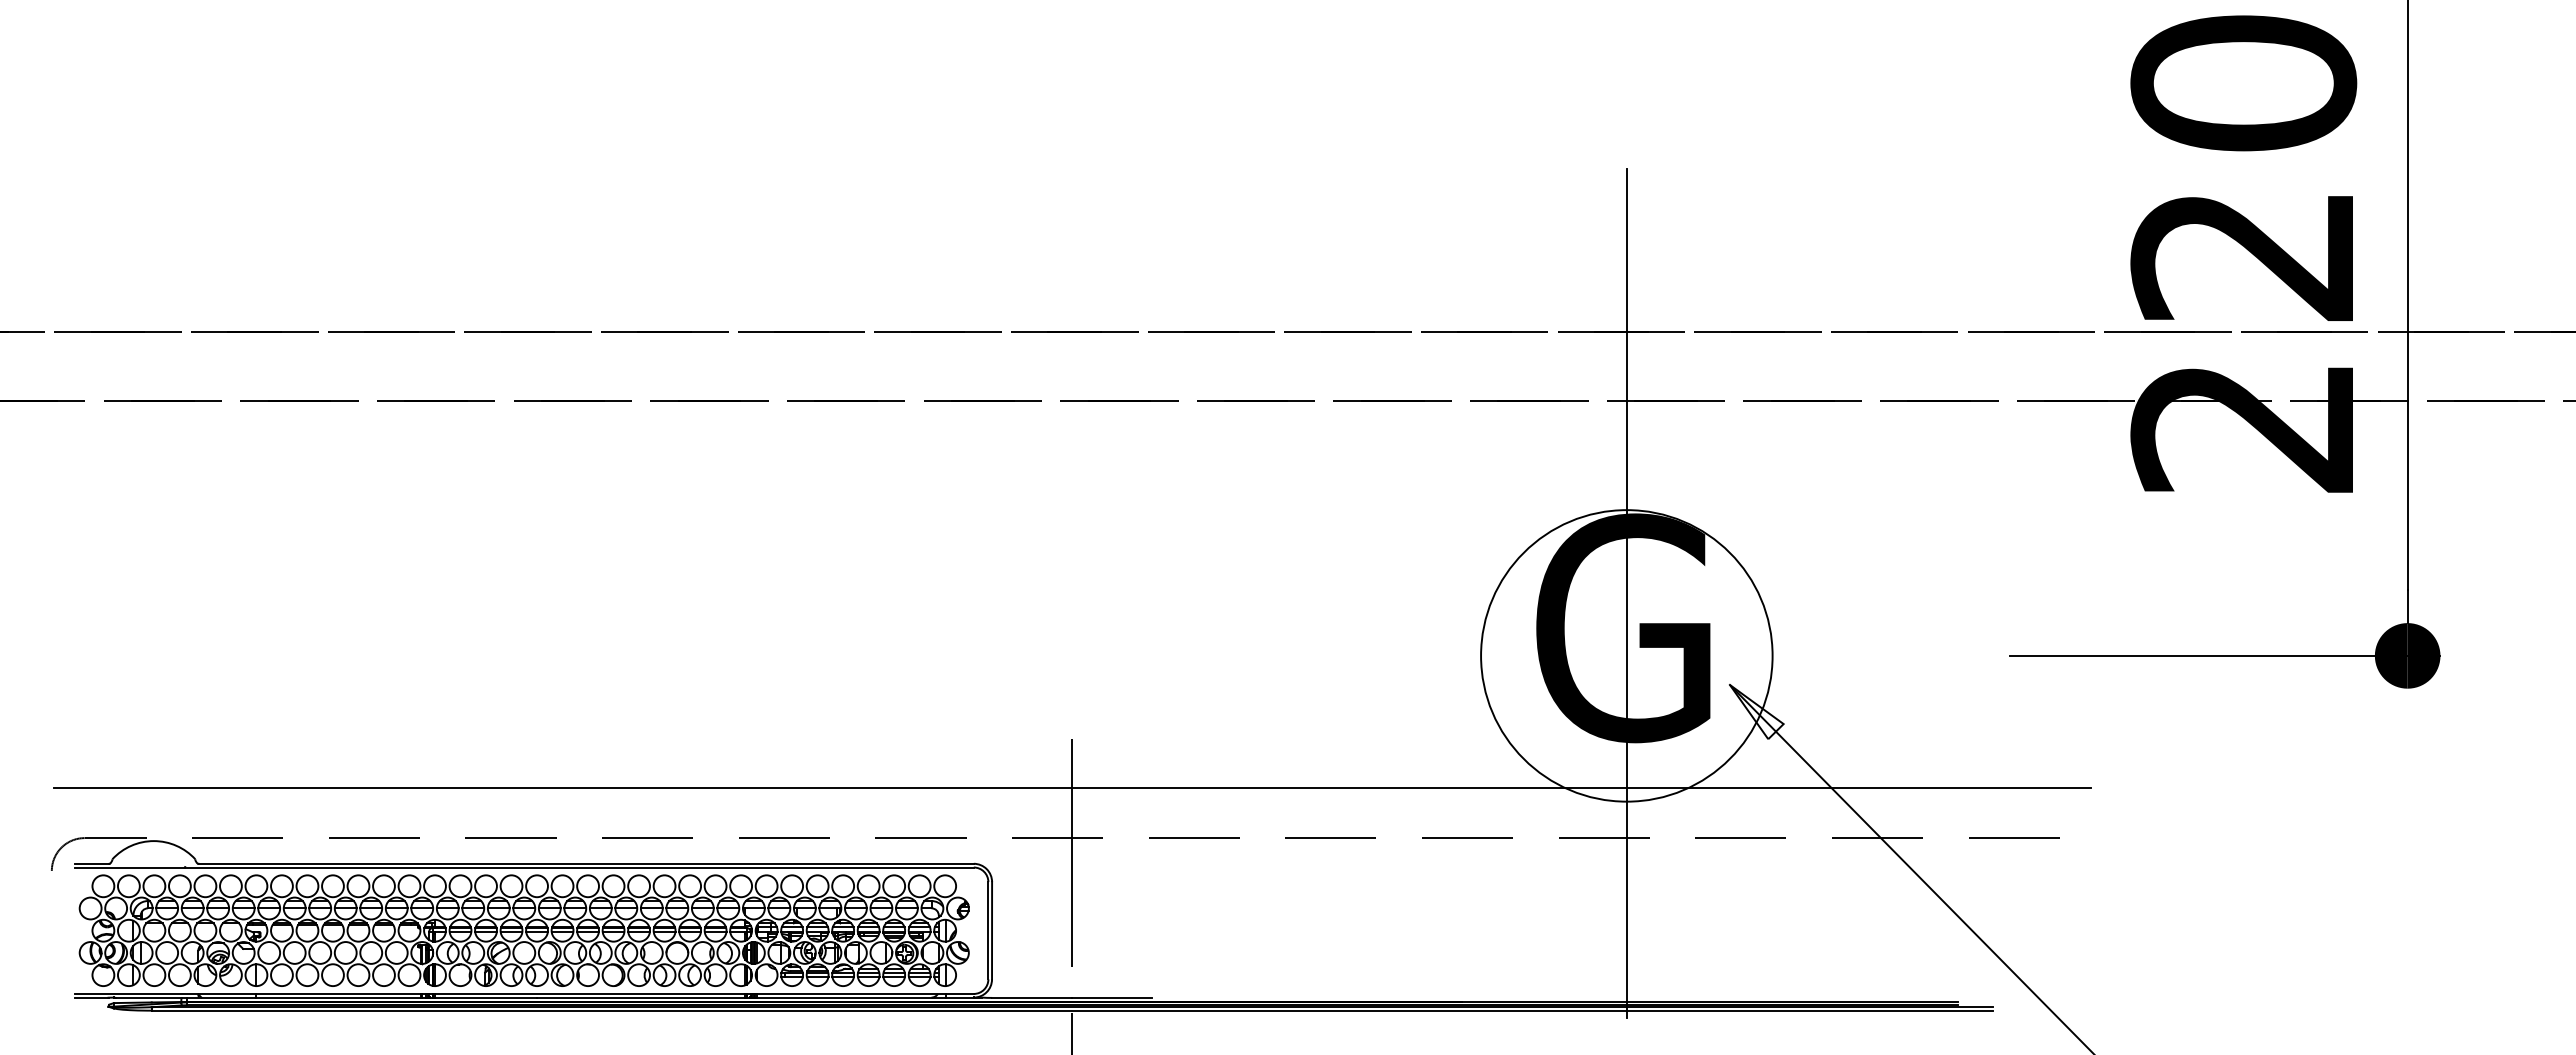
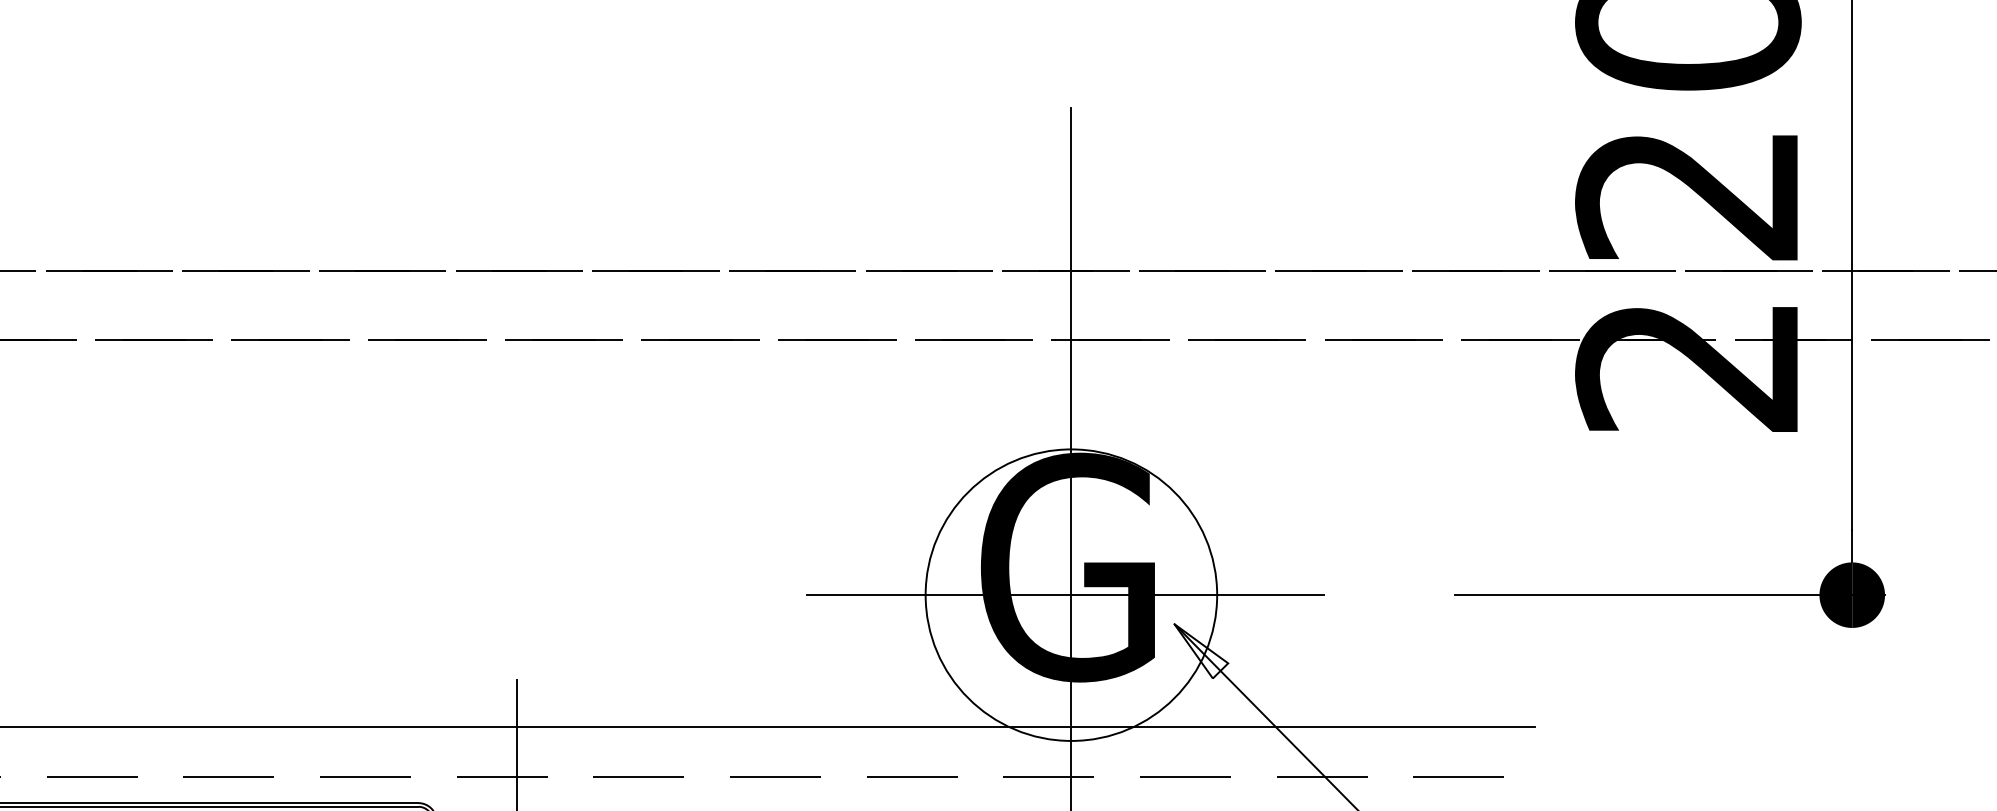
line: (1620, 655) -> (1065, 594), added

